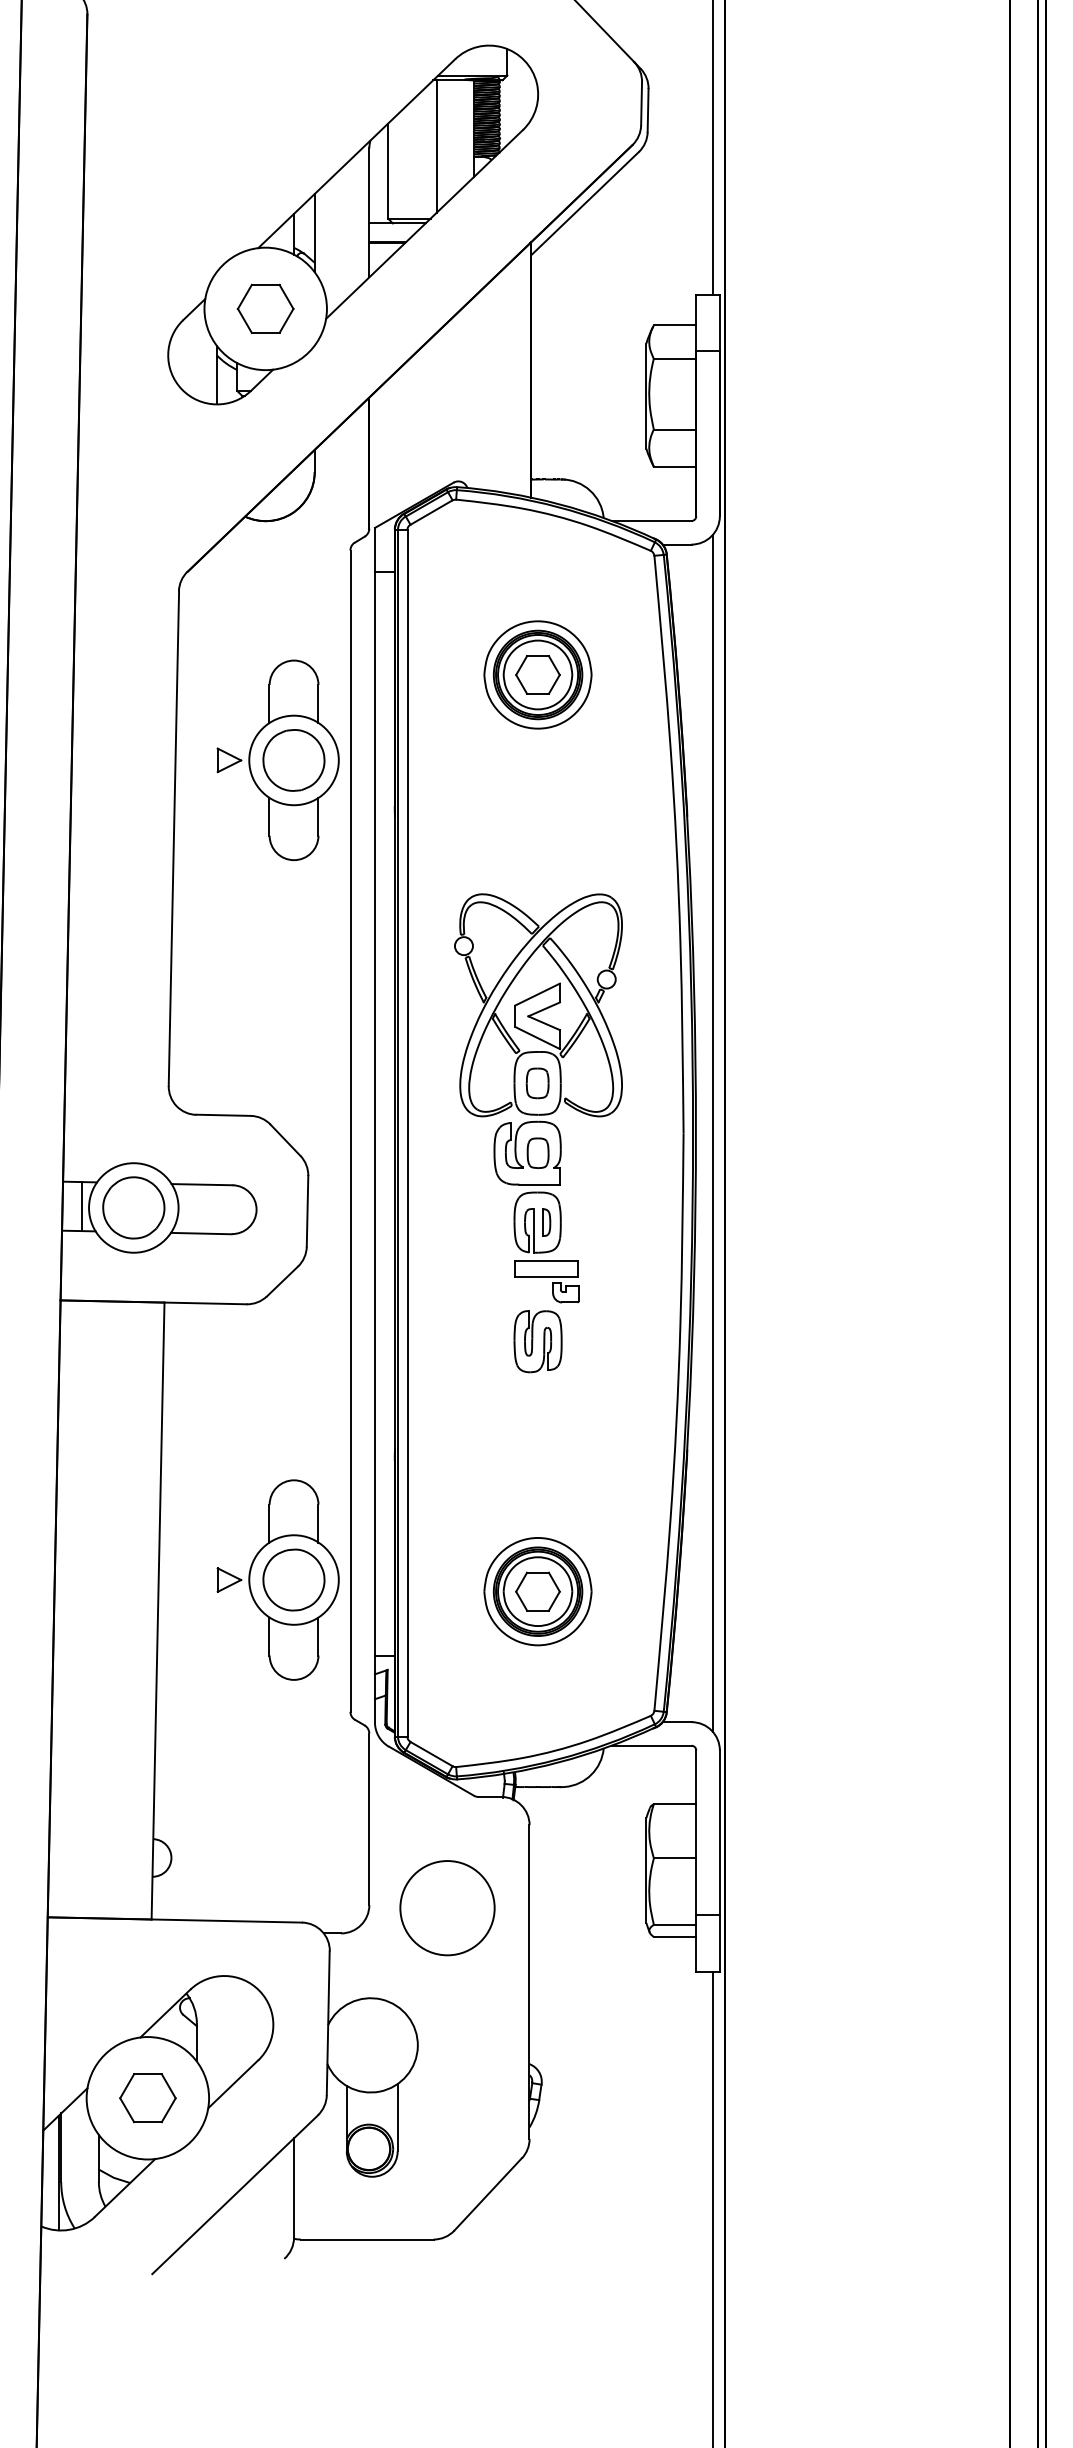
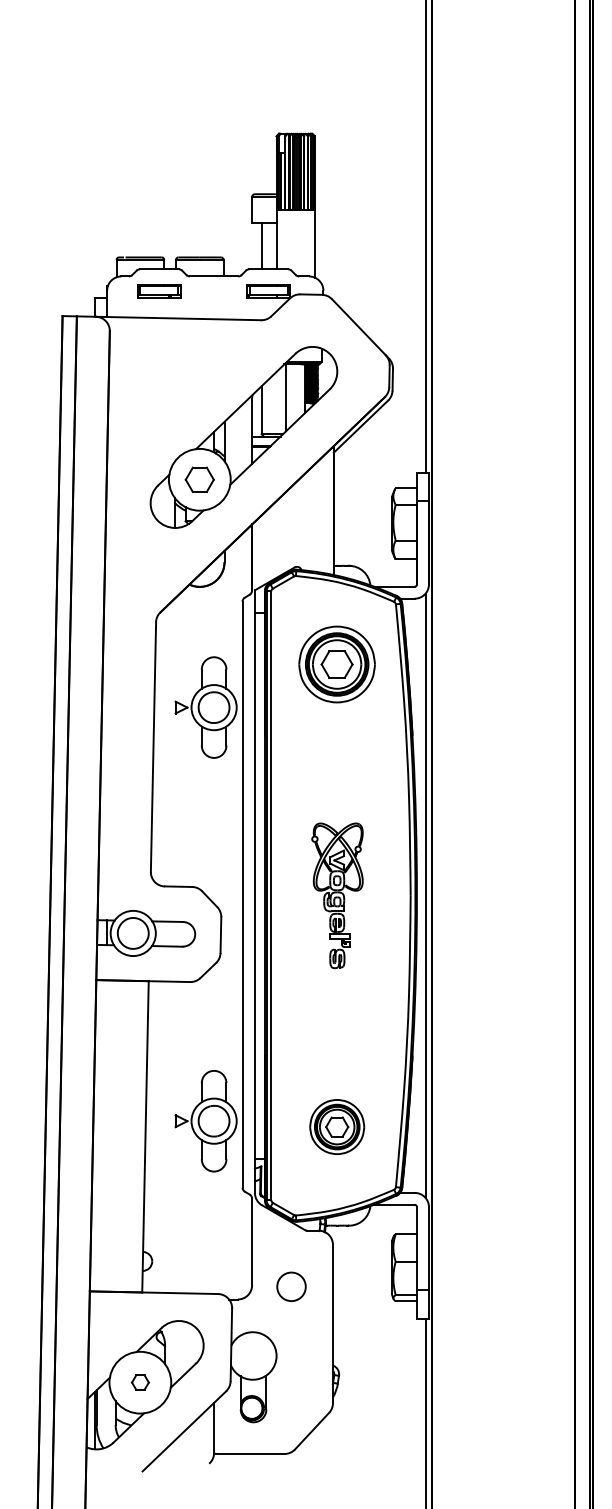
part: (538, 674) -> (337, 664), size x1.4
part: (538, 1132) -> (337, 895), size x0.6
circle: (447, 1907) -> (291, 1286), size x0.6
part: (148, 2097) -> (140, 1382), size x0.6

